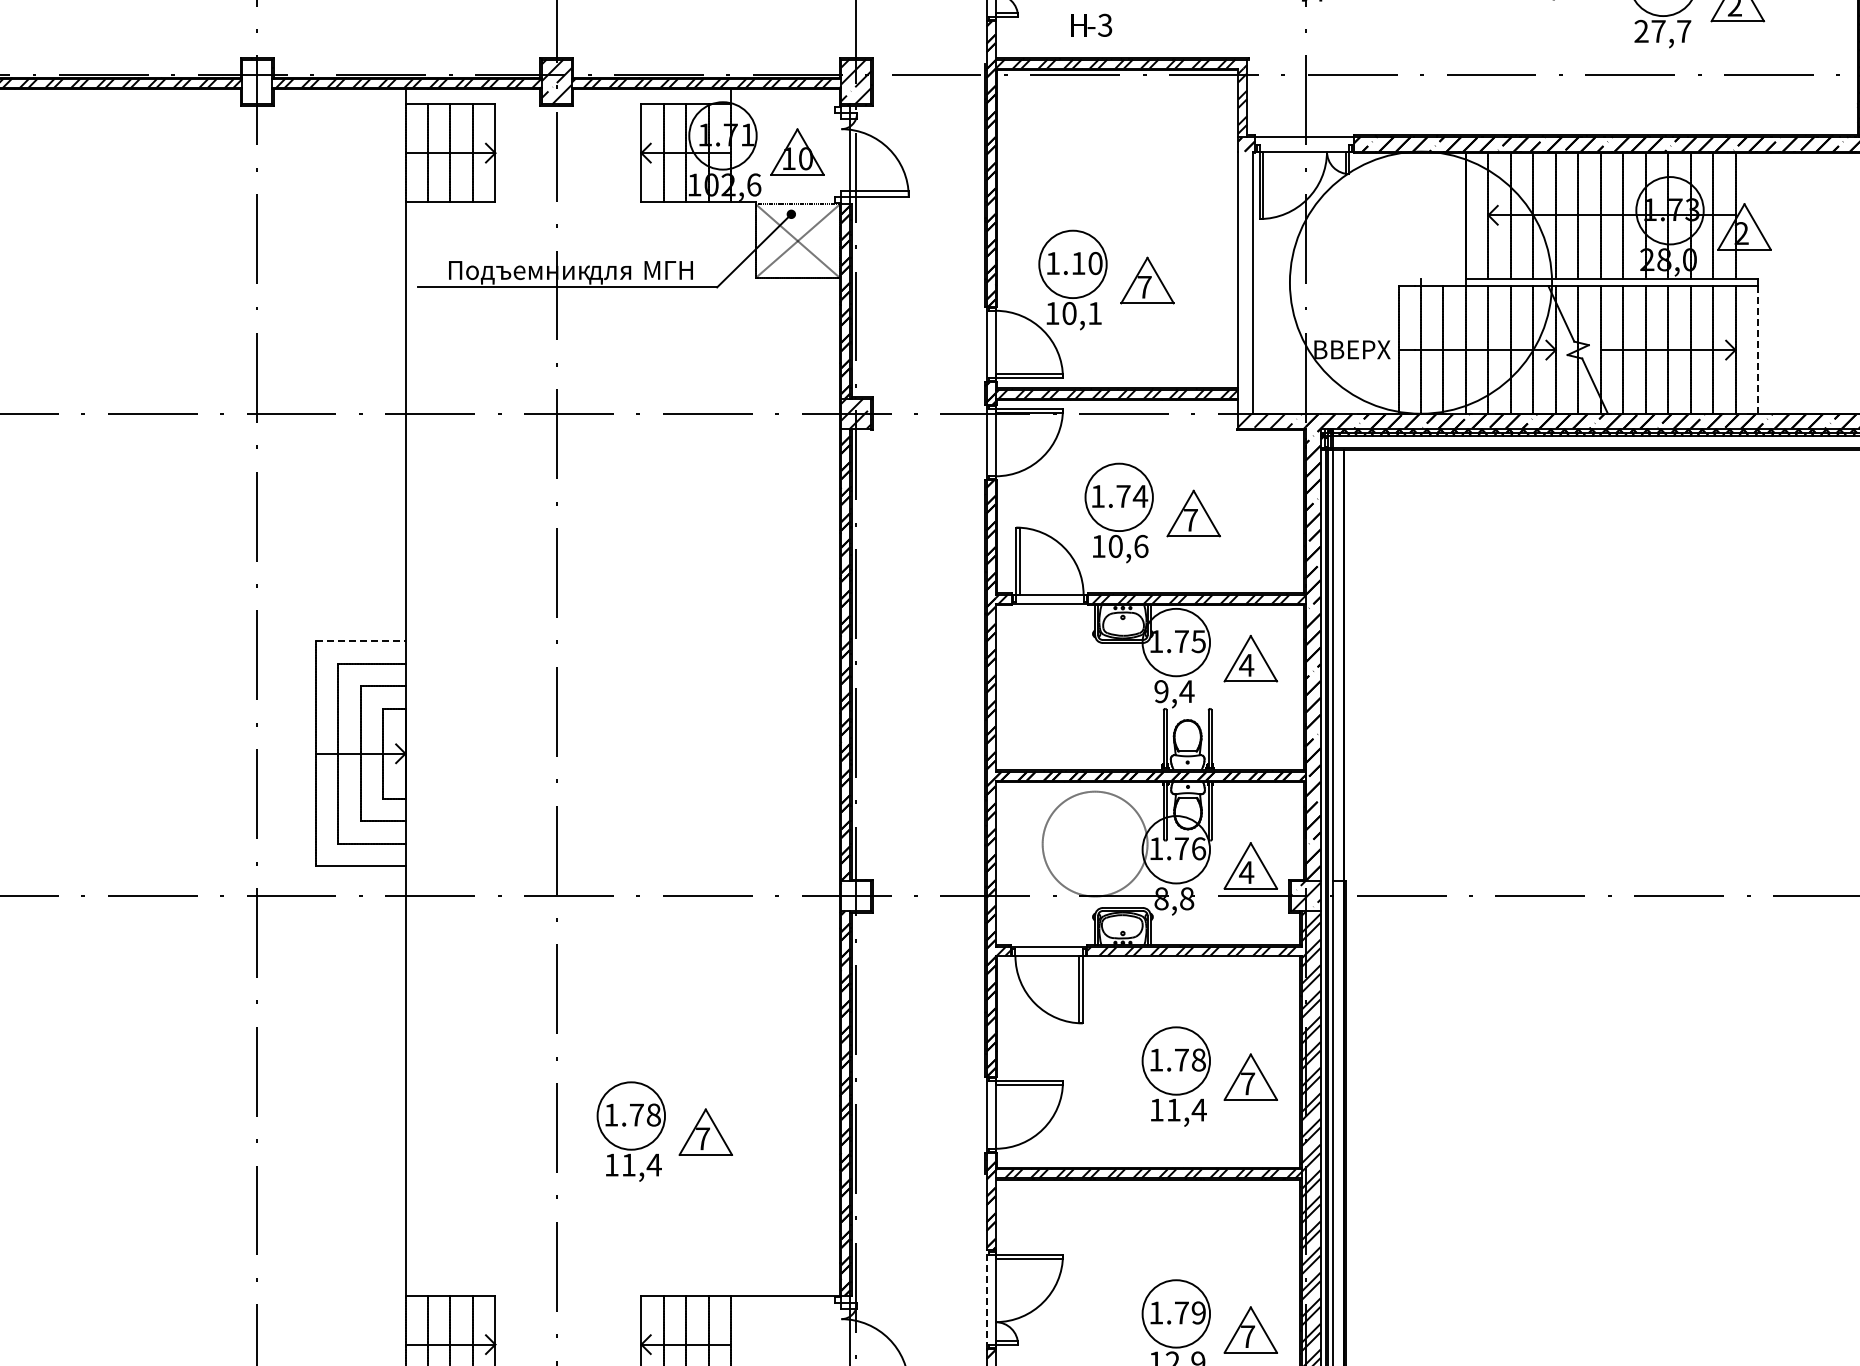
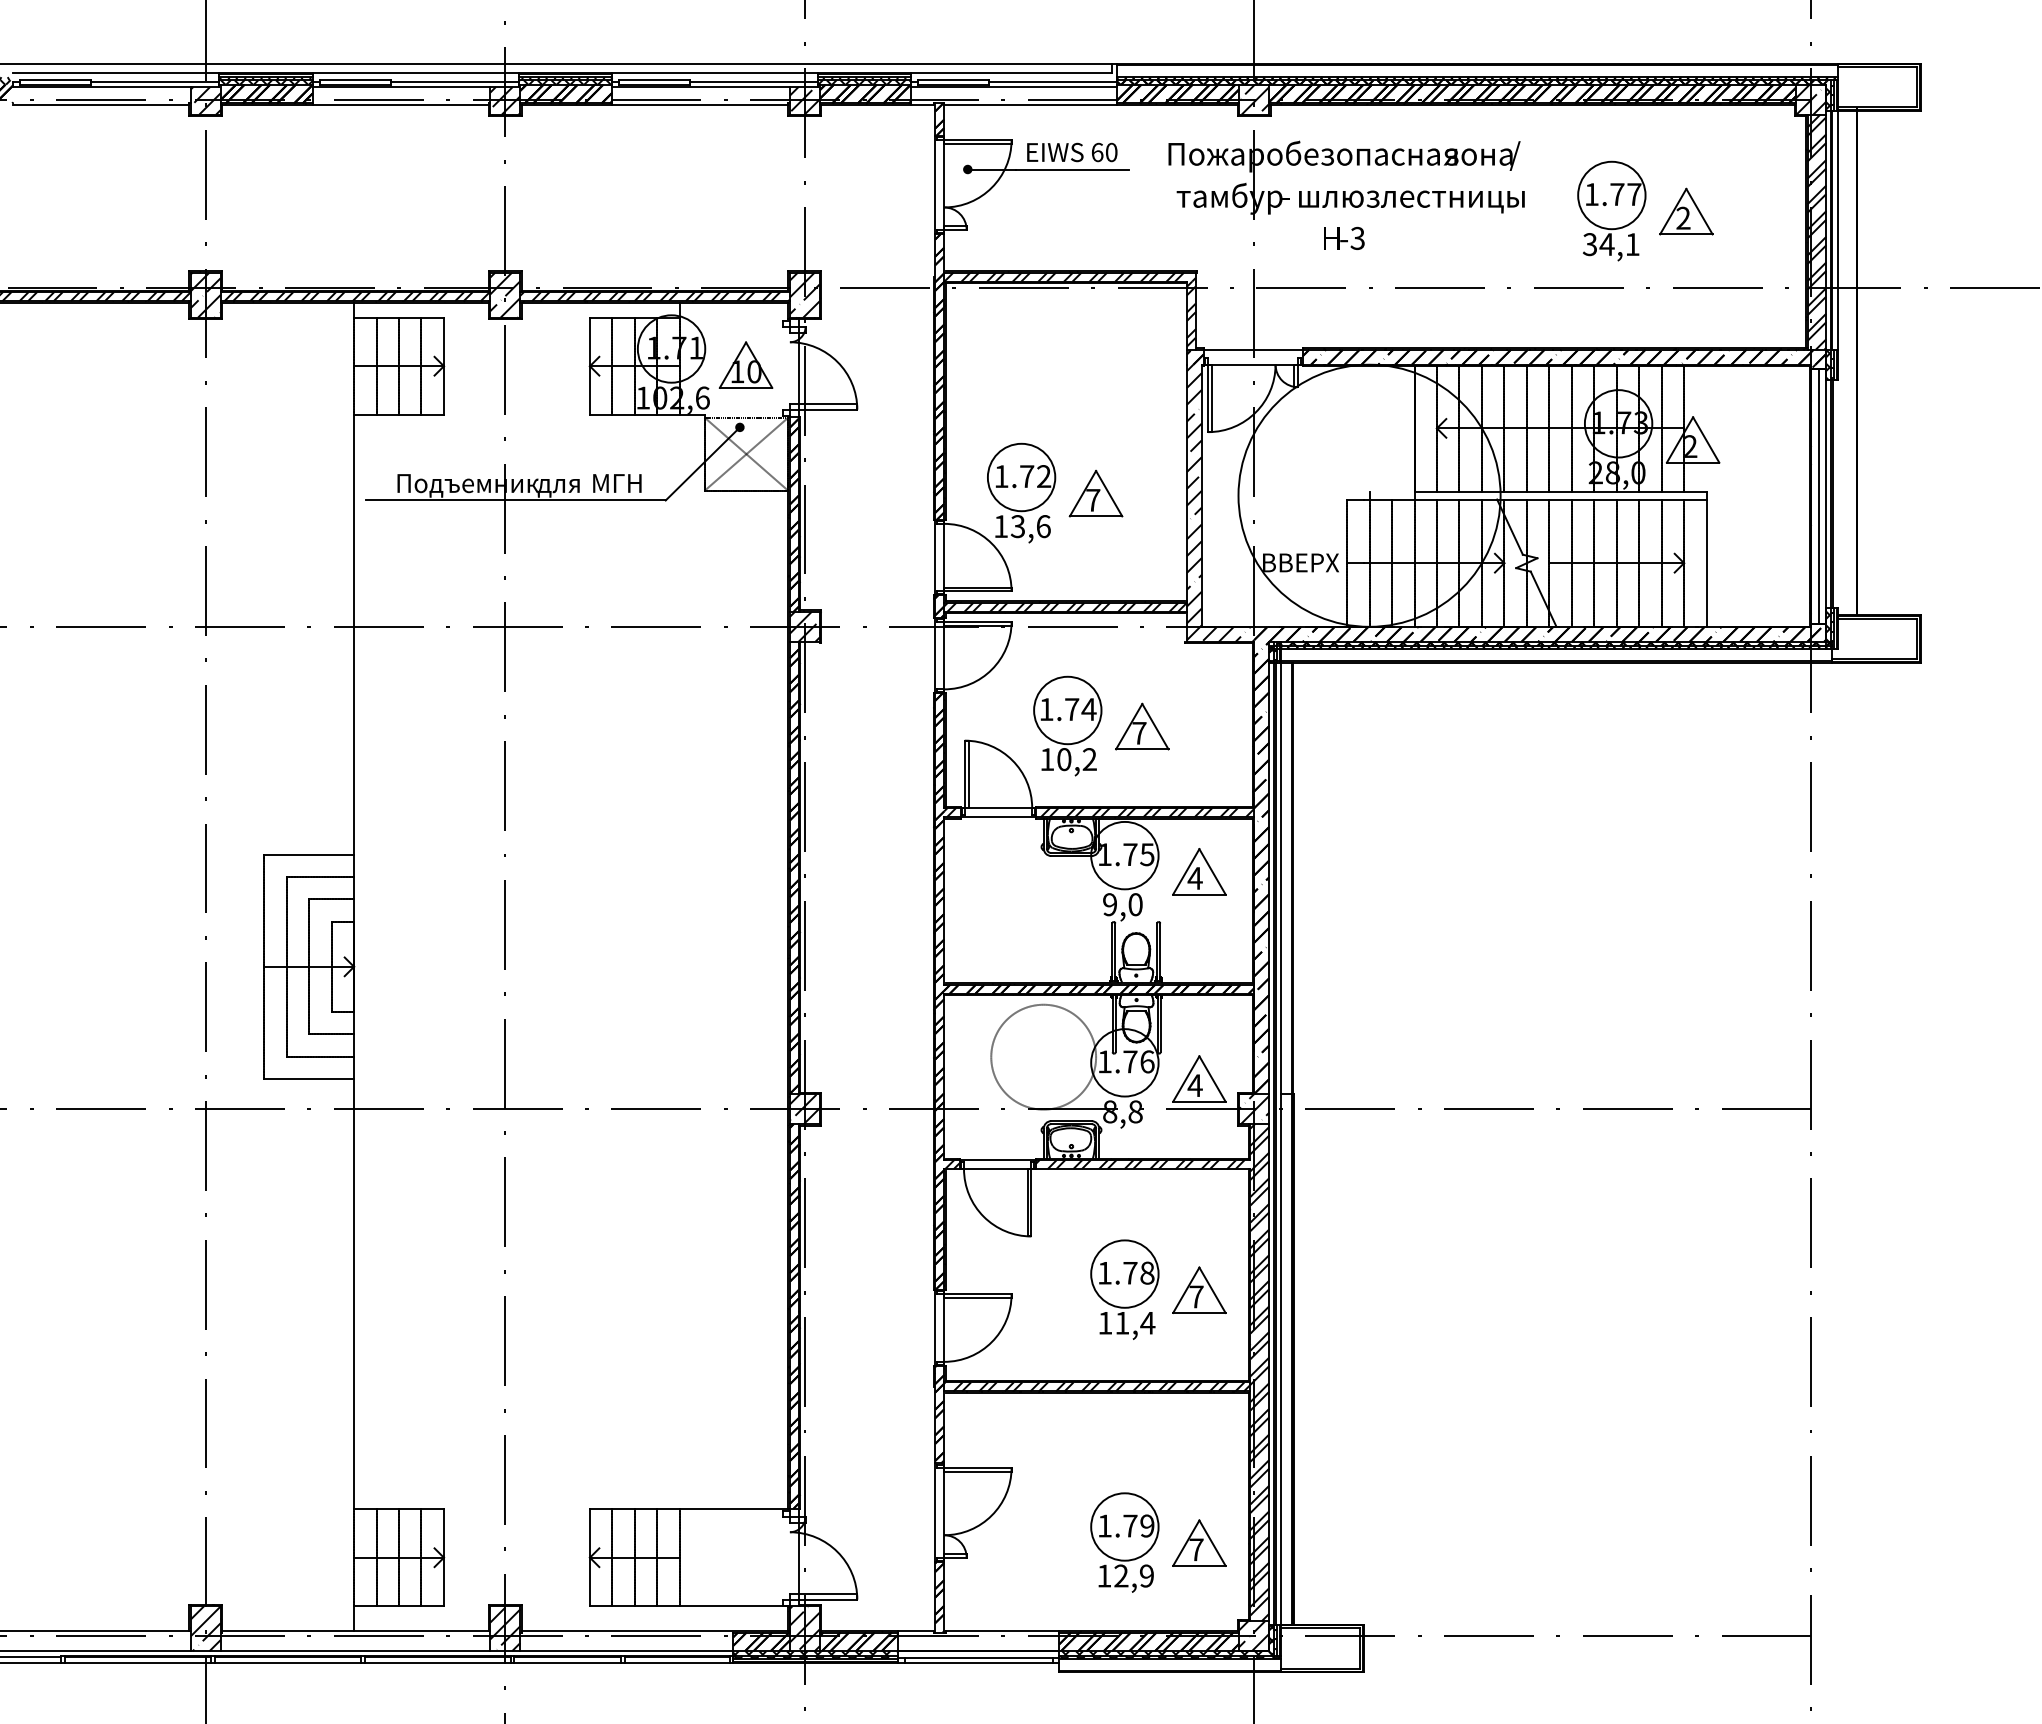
text: (1091, 24) -> (1344, 237), moved
text: (1661, 31) -> (1610, 244), 27,7 -> 34,1
hatch: (256, 81) -> (205, 294), added
text: (1086, 263) -> (1035, 476), 1.10 -> 1.72
hatch: (1244, 282) -> (1193, 495), added
text: (1081, 313) -> (1030, 526), 10,1 -> 13,6
line: (1757, 350) -> (1706, 563), dashed -> solid
text: (1140, 546) -> (1089, 759), 10,6 -> 10,2
line: (360, 641) -> (309, 854), dashed -> solid
text: (1186, 691) -> (1135, 904), 9,4 -> 9,0
hatch: (855, 896) -> (804, 1109), added
part: (664, 1131) -> (613, 1344), removed
line: (986, 1299) -> (935, 1512), dashed -> solid

